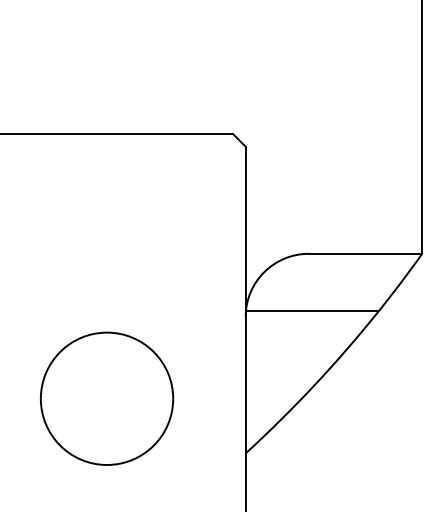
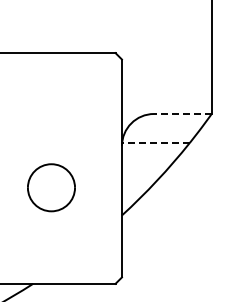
line: (364, 254) -> (182, 114), solid -> dashed
line: (311, 311) -> (155, 143), solid -> dashed
part: (107, 398) -> (51, 187), size x0.7

